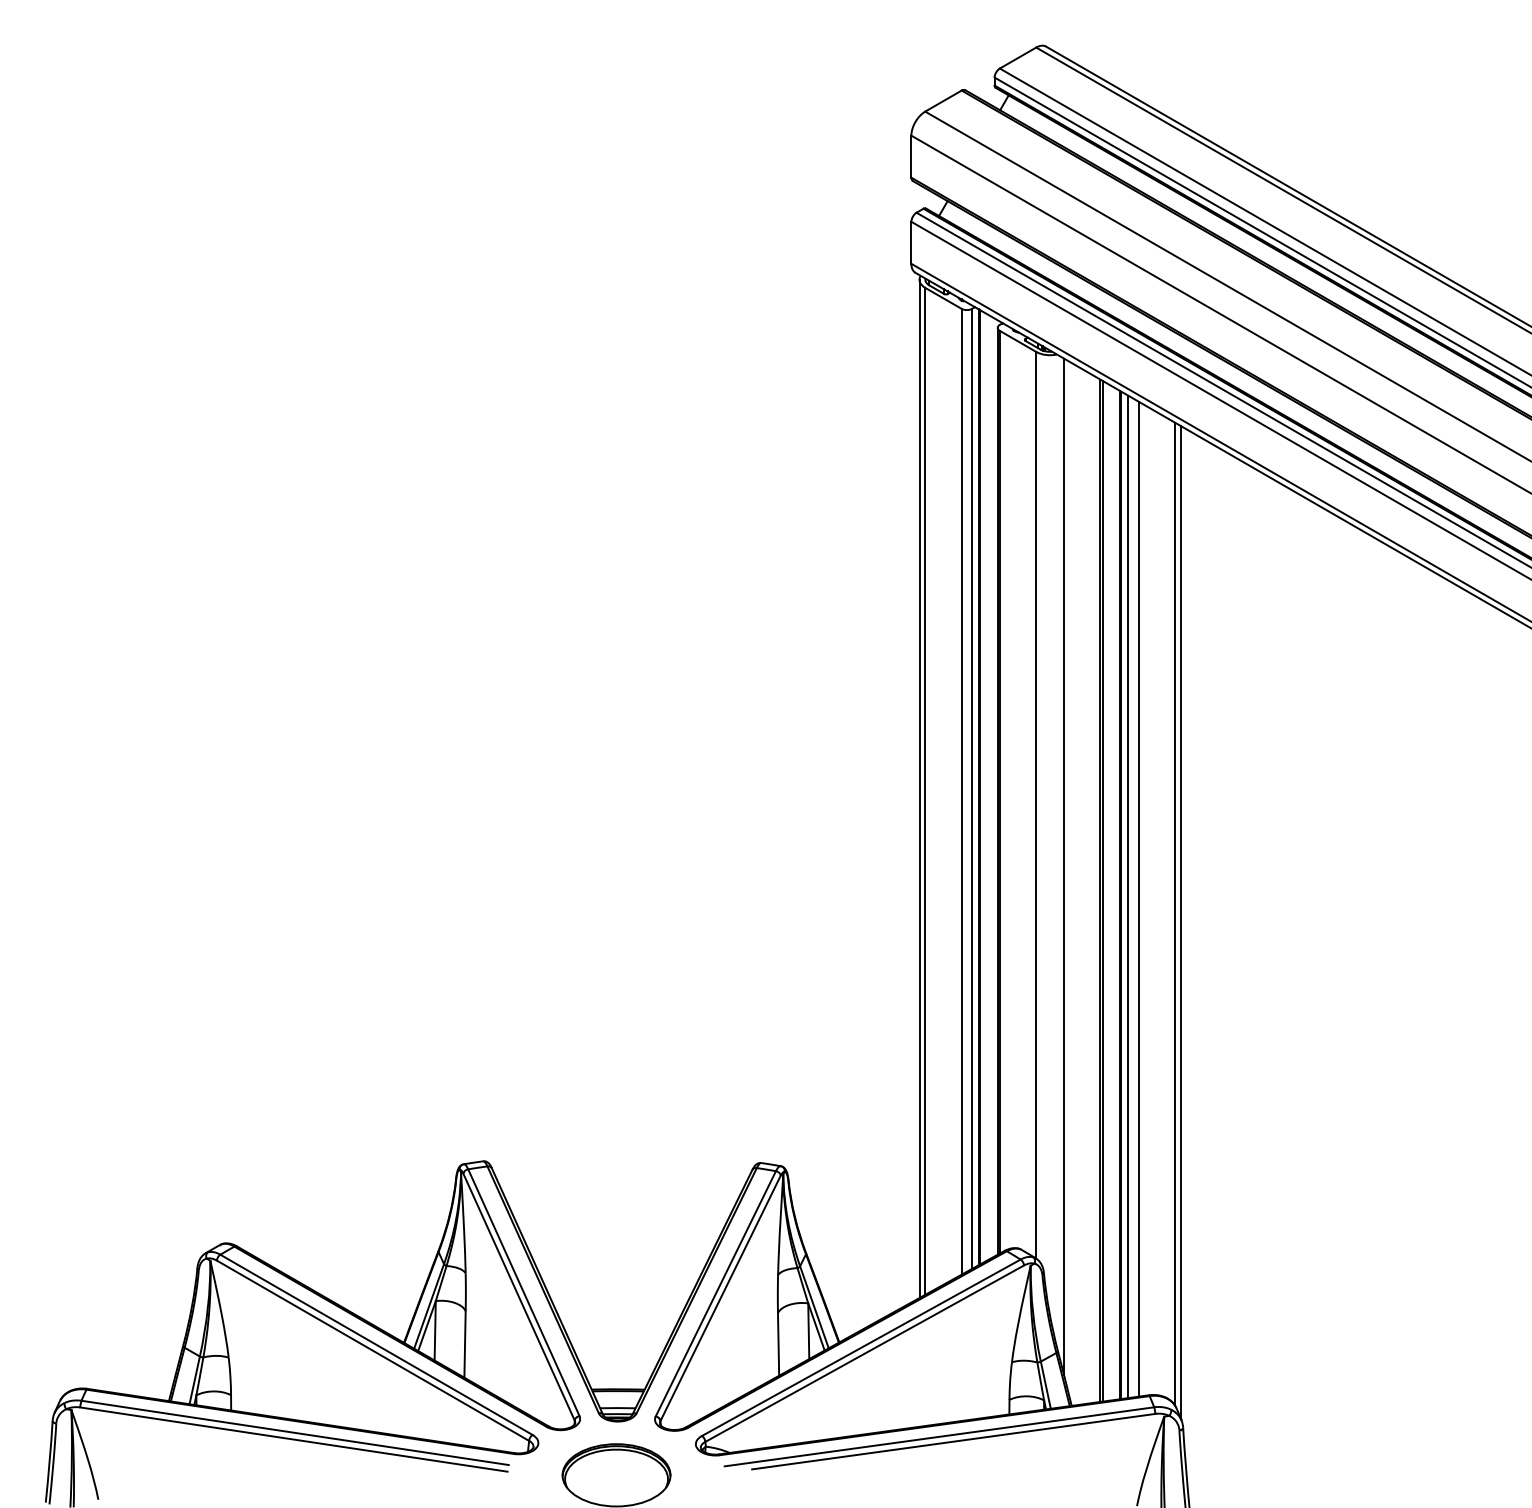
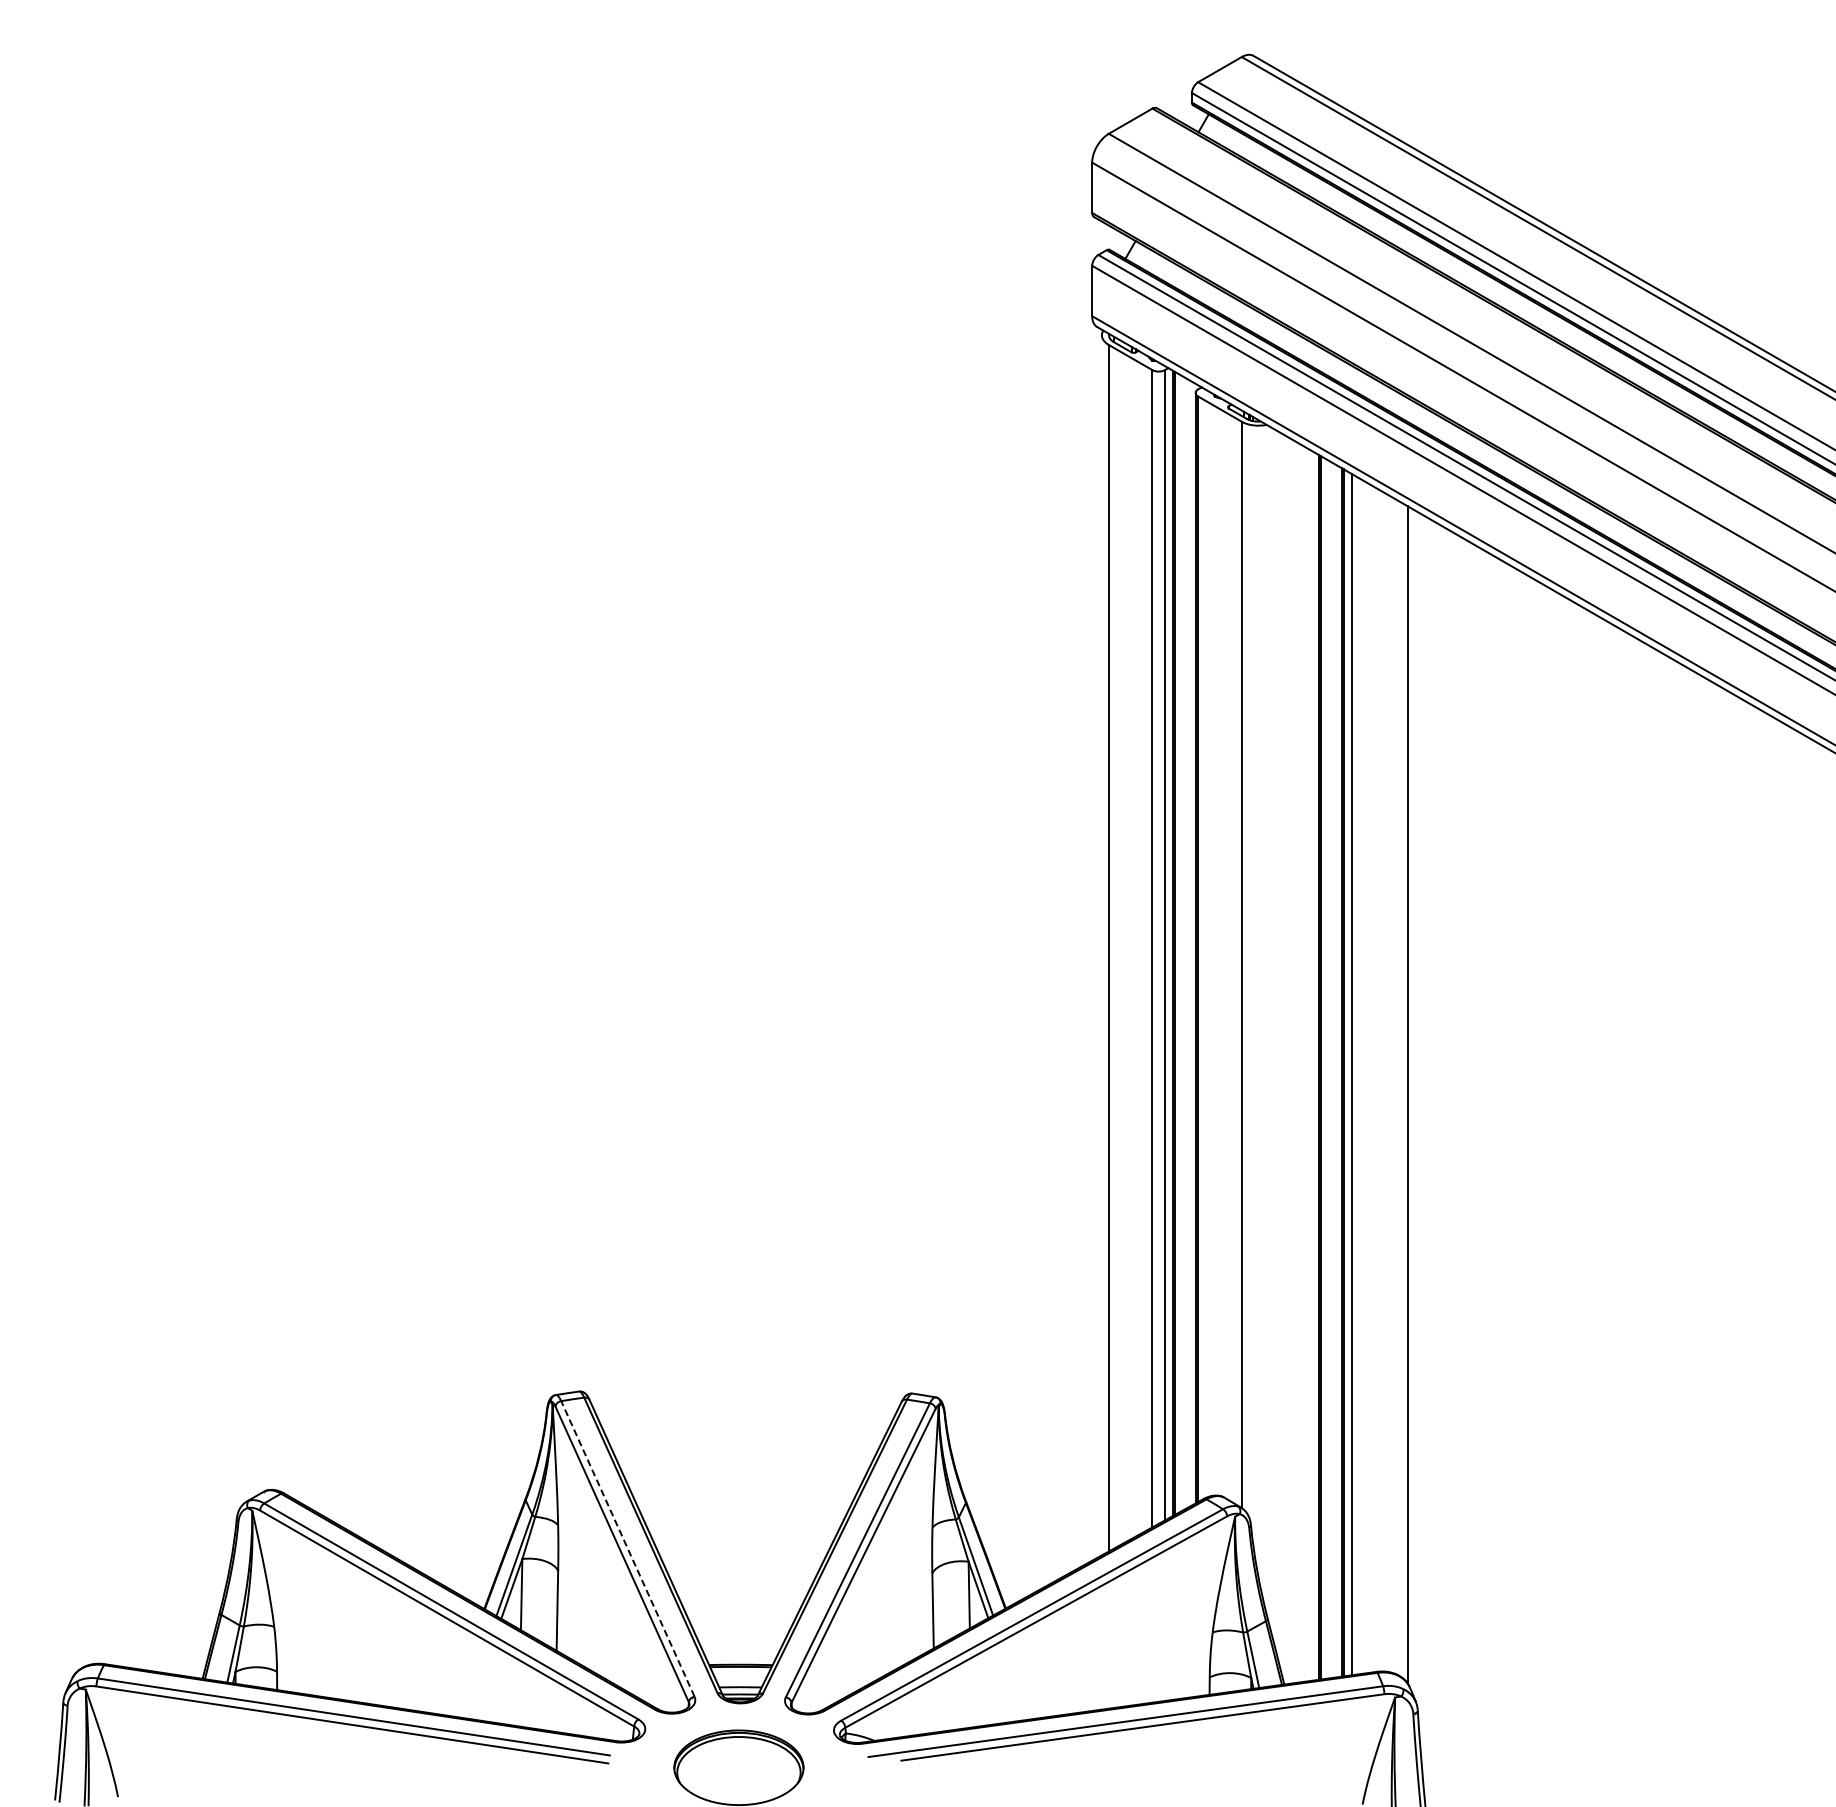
line: (919, 789) -> (1101, 945), removed
line: (1064, 866) -> (1275, 1038), removed
line: (1138, 899) -> (1364, 1077), removed
line: (1180, 921) -> (1414, 1104), removed
line: (523, 1292) -> (627, 1548), solid -> dashed

